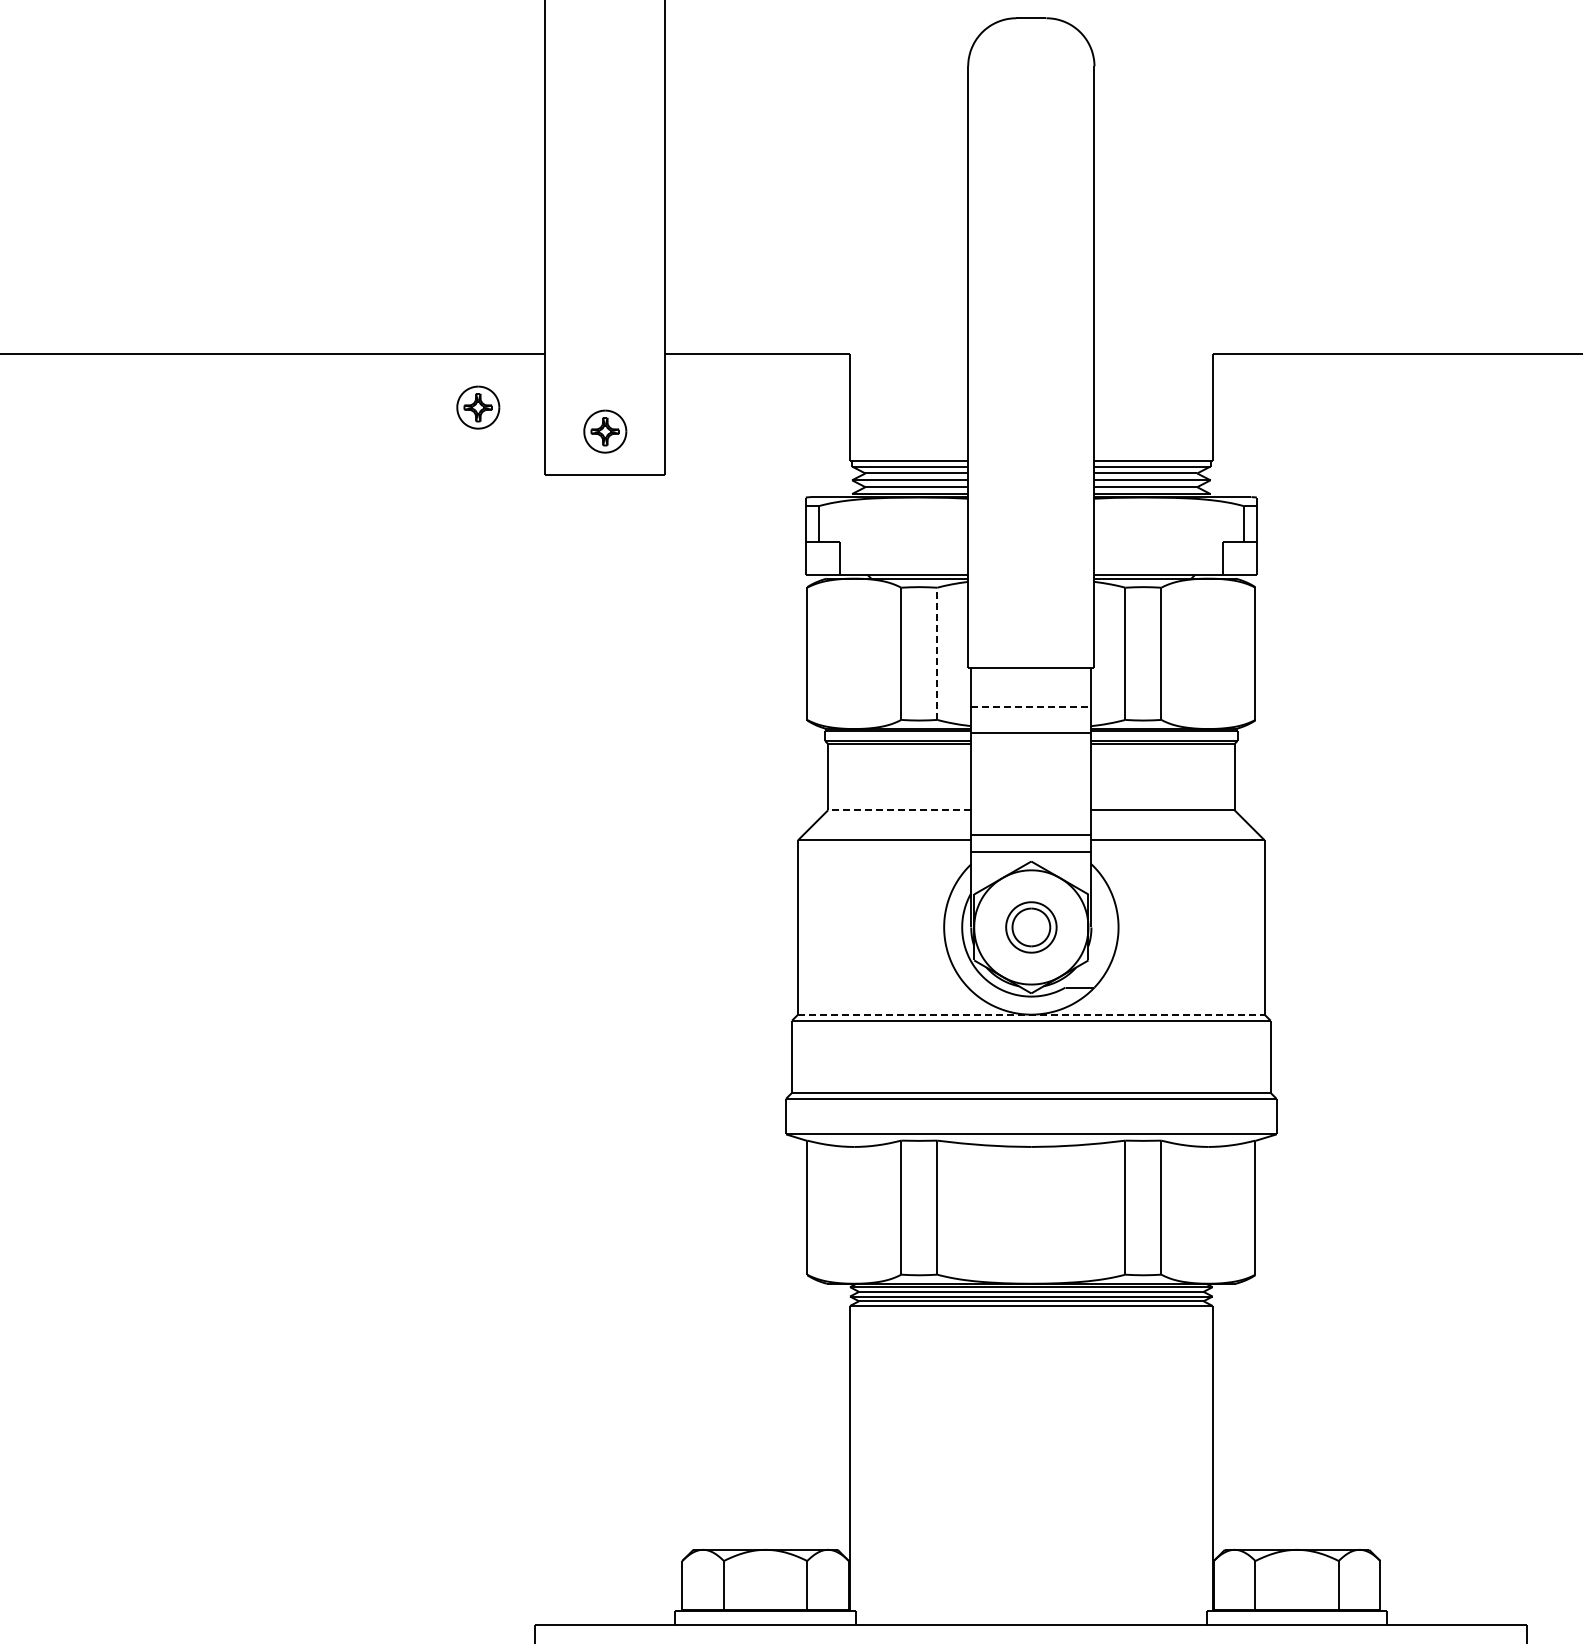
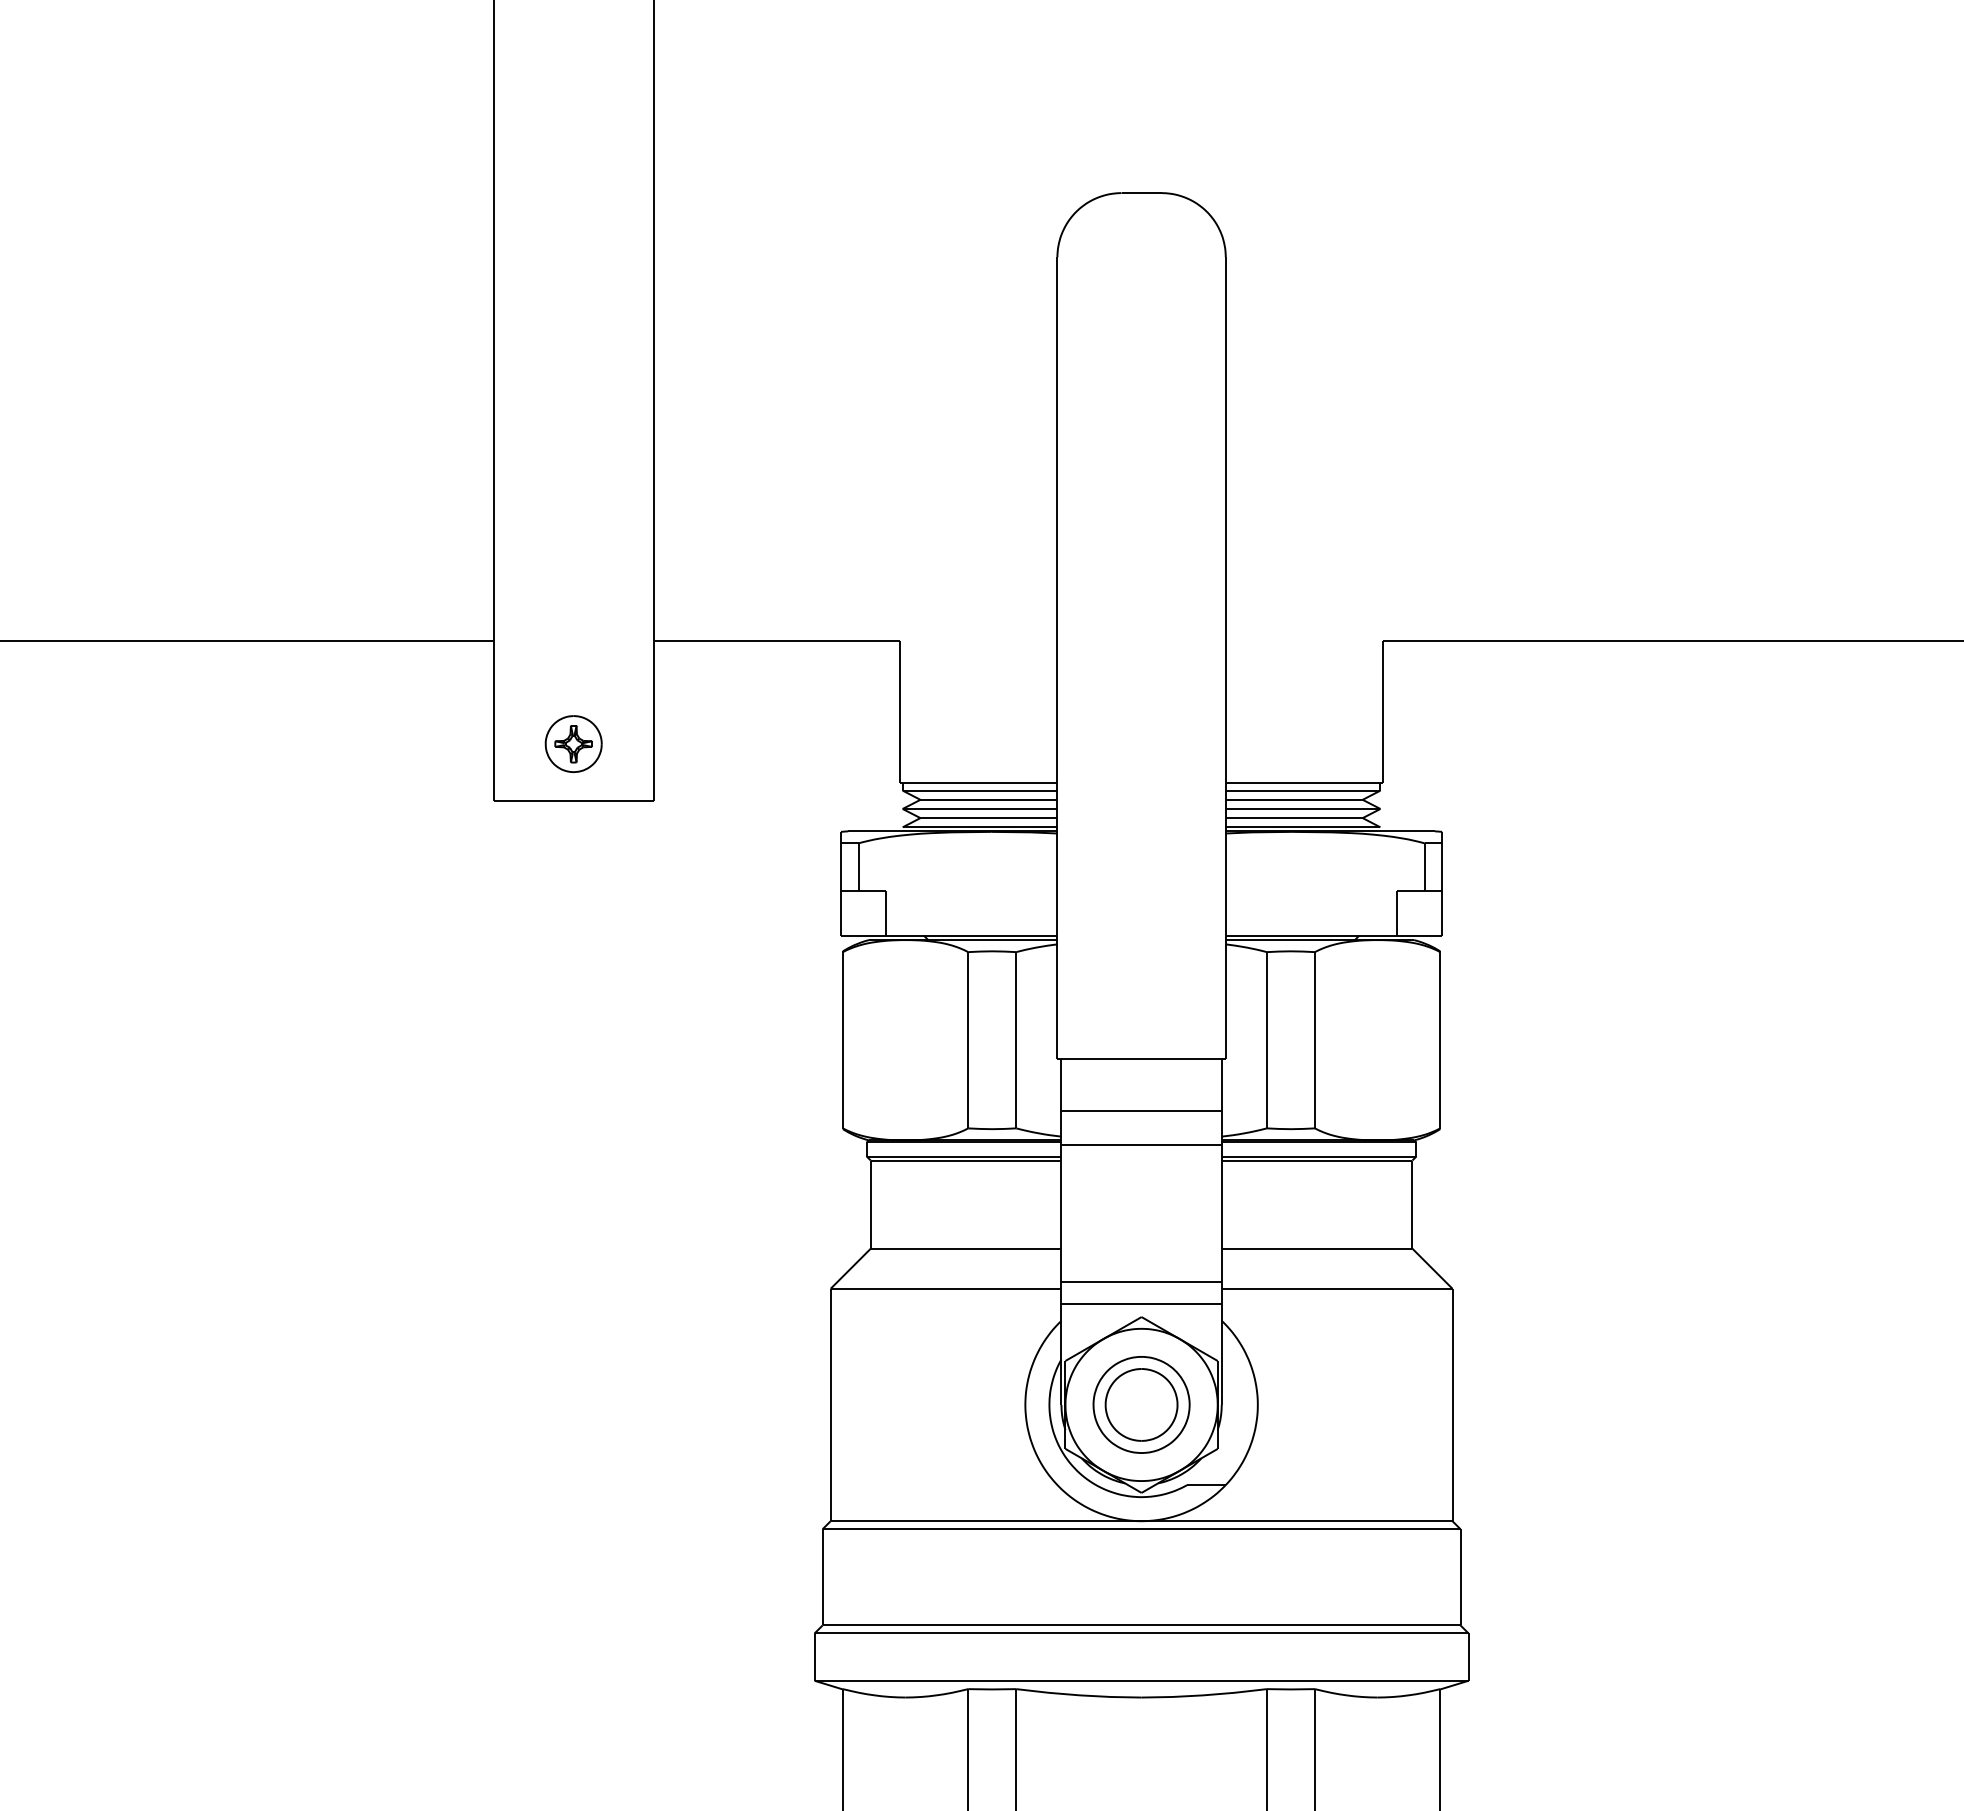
part: (478, 407) -> (404, 711), removed
line: (937, 653) -> (1016, 1039), dashed -> solid
line: (1031, 706) -> (1141, 1110), dashed -> solid
line: (899, 810) -> (965, 1249), dashed -> solid
part: (1031, 927) -> (1141, 1405), size x1.43
line: (1031, 1014) -> (1141, 1520), dashed -> solid

